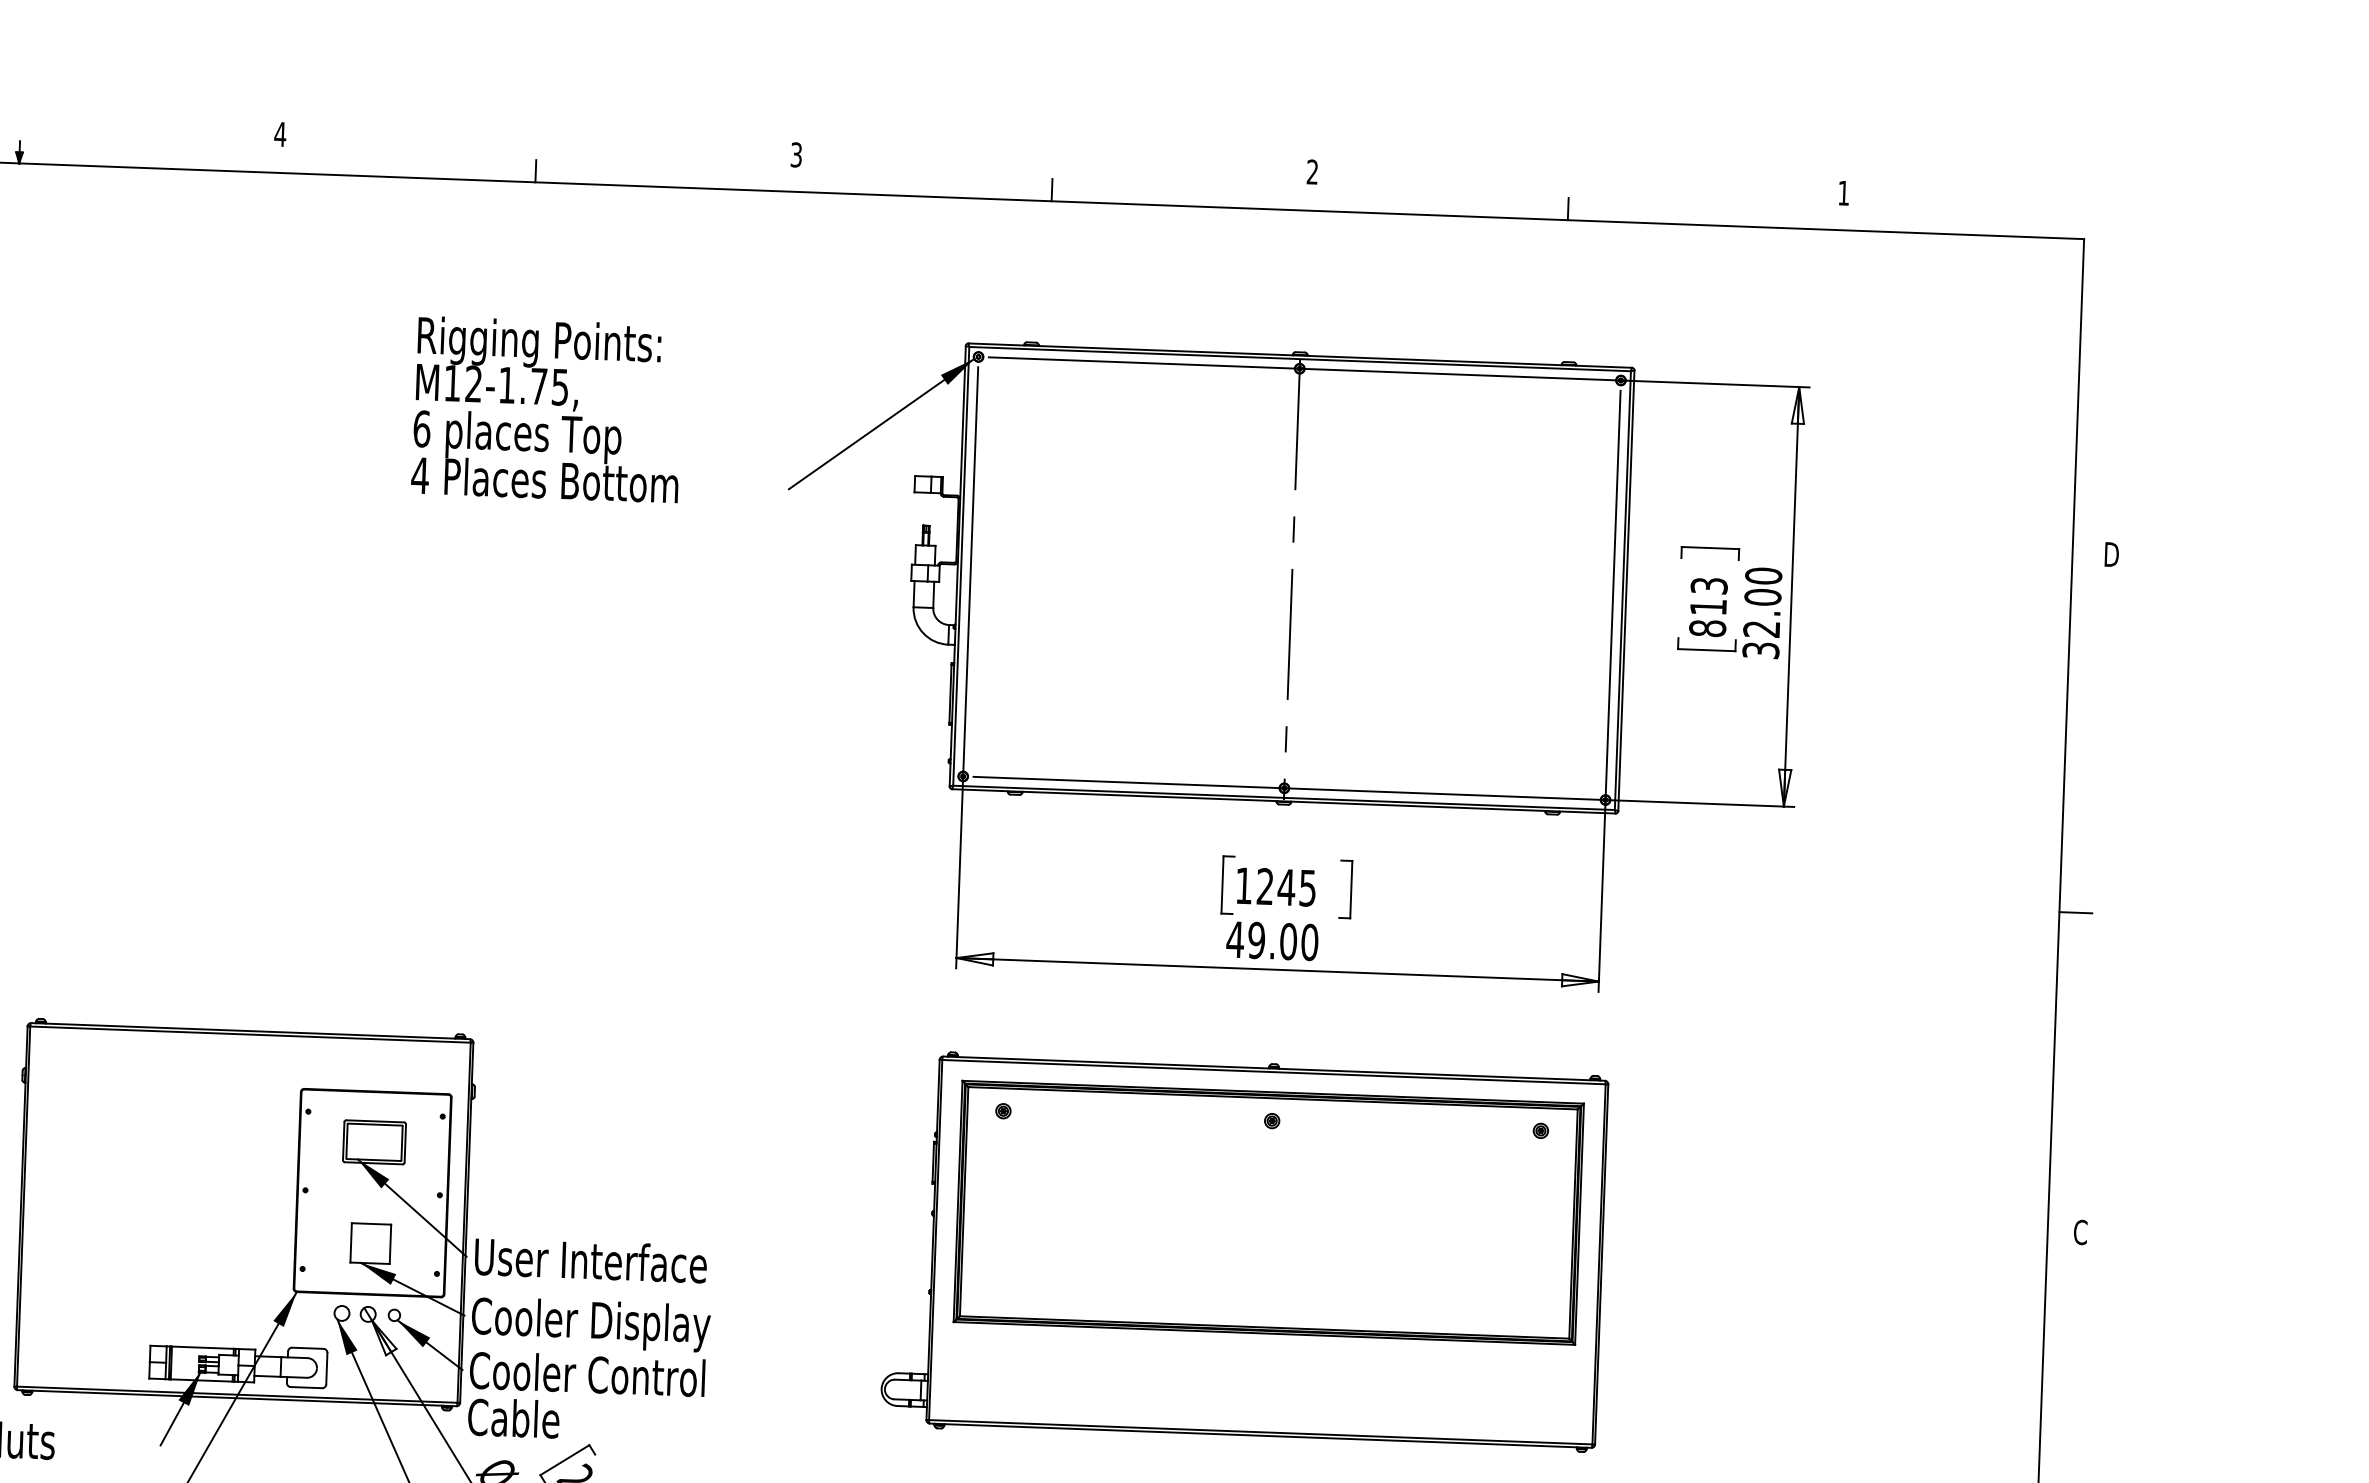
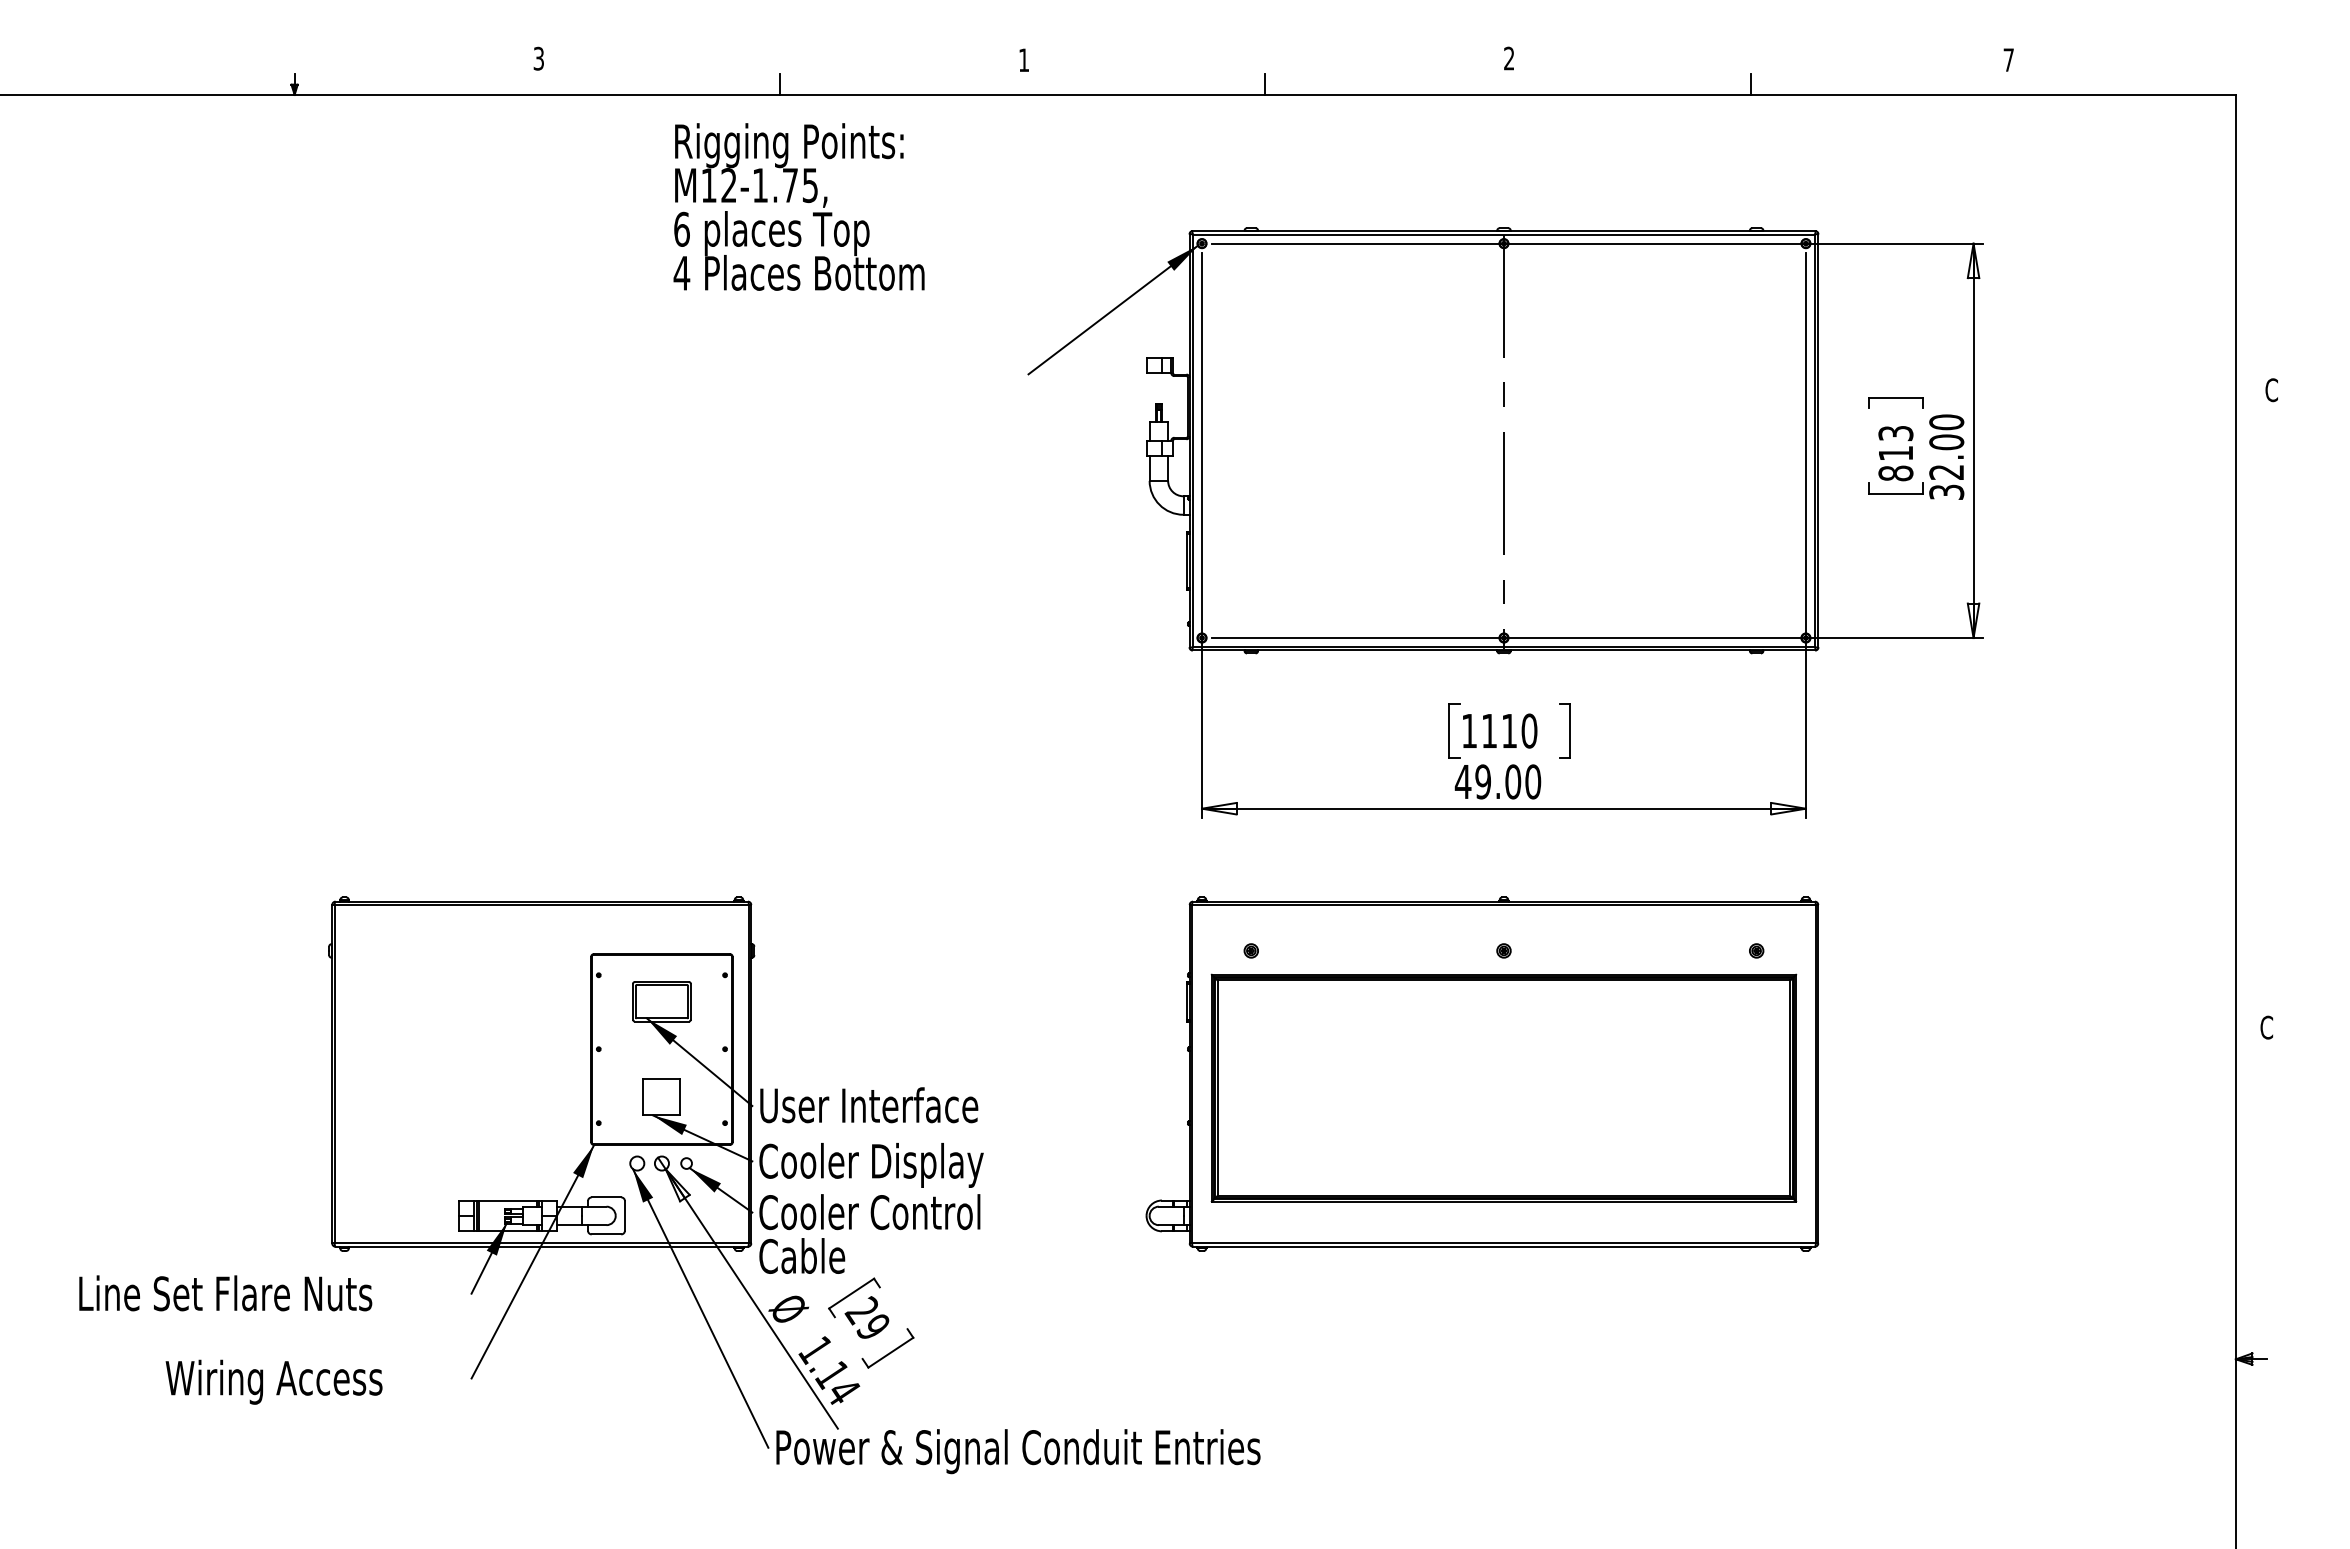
text: (280, 134) -> (538, 58), 4 -> 3
text: (796, 155) -> (1024, 60), 3 -> 1
text: (1843, 192) -> (2008, 59), 1 -> 7
text: (546, 409) -> (798, 206), moved
text: (2111, 554) -> (2272, 390), D -> C
text: (1286, 886) -> (1509, 730), 1245 -> 1110
line: (2074, 912) -> (2250, 727), removed
part: (1268, 1212) -> (1503, 1087), moved

